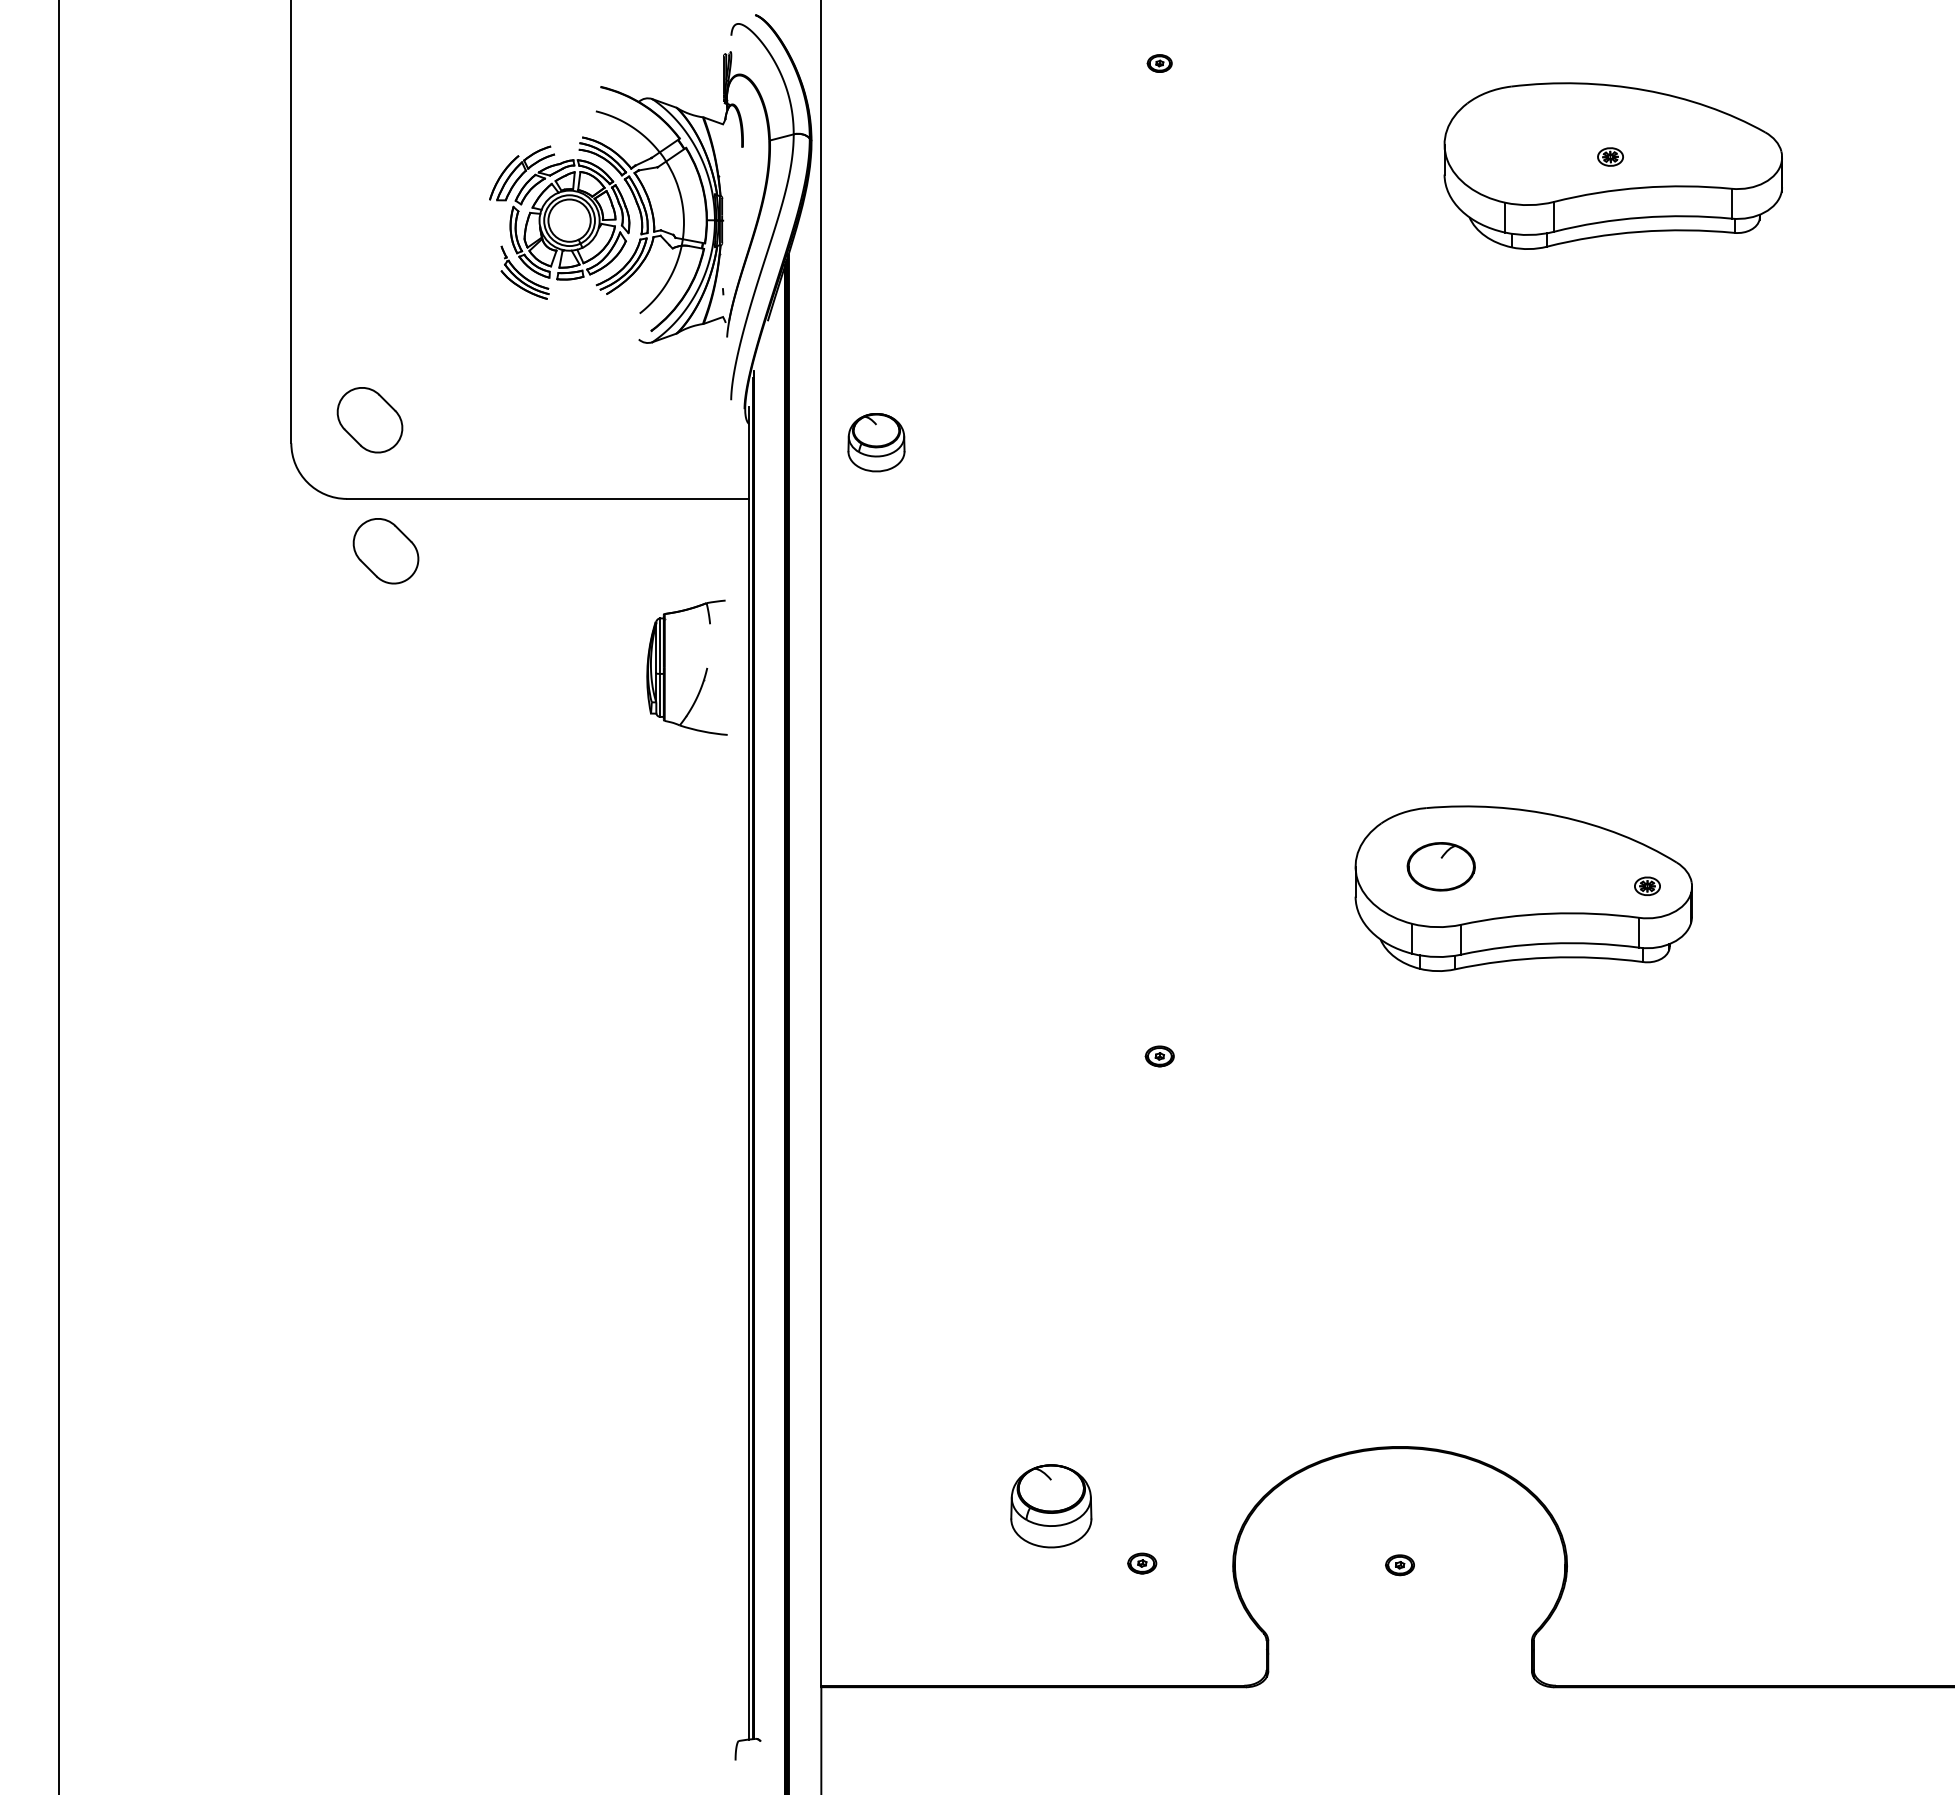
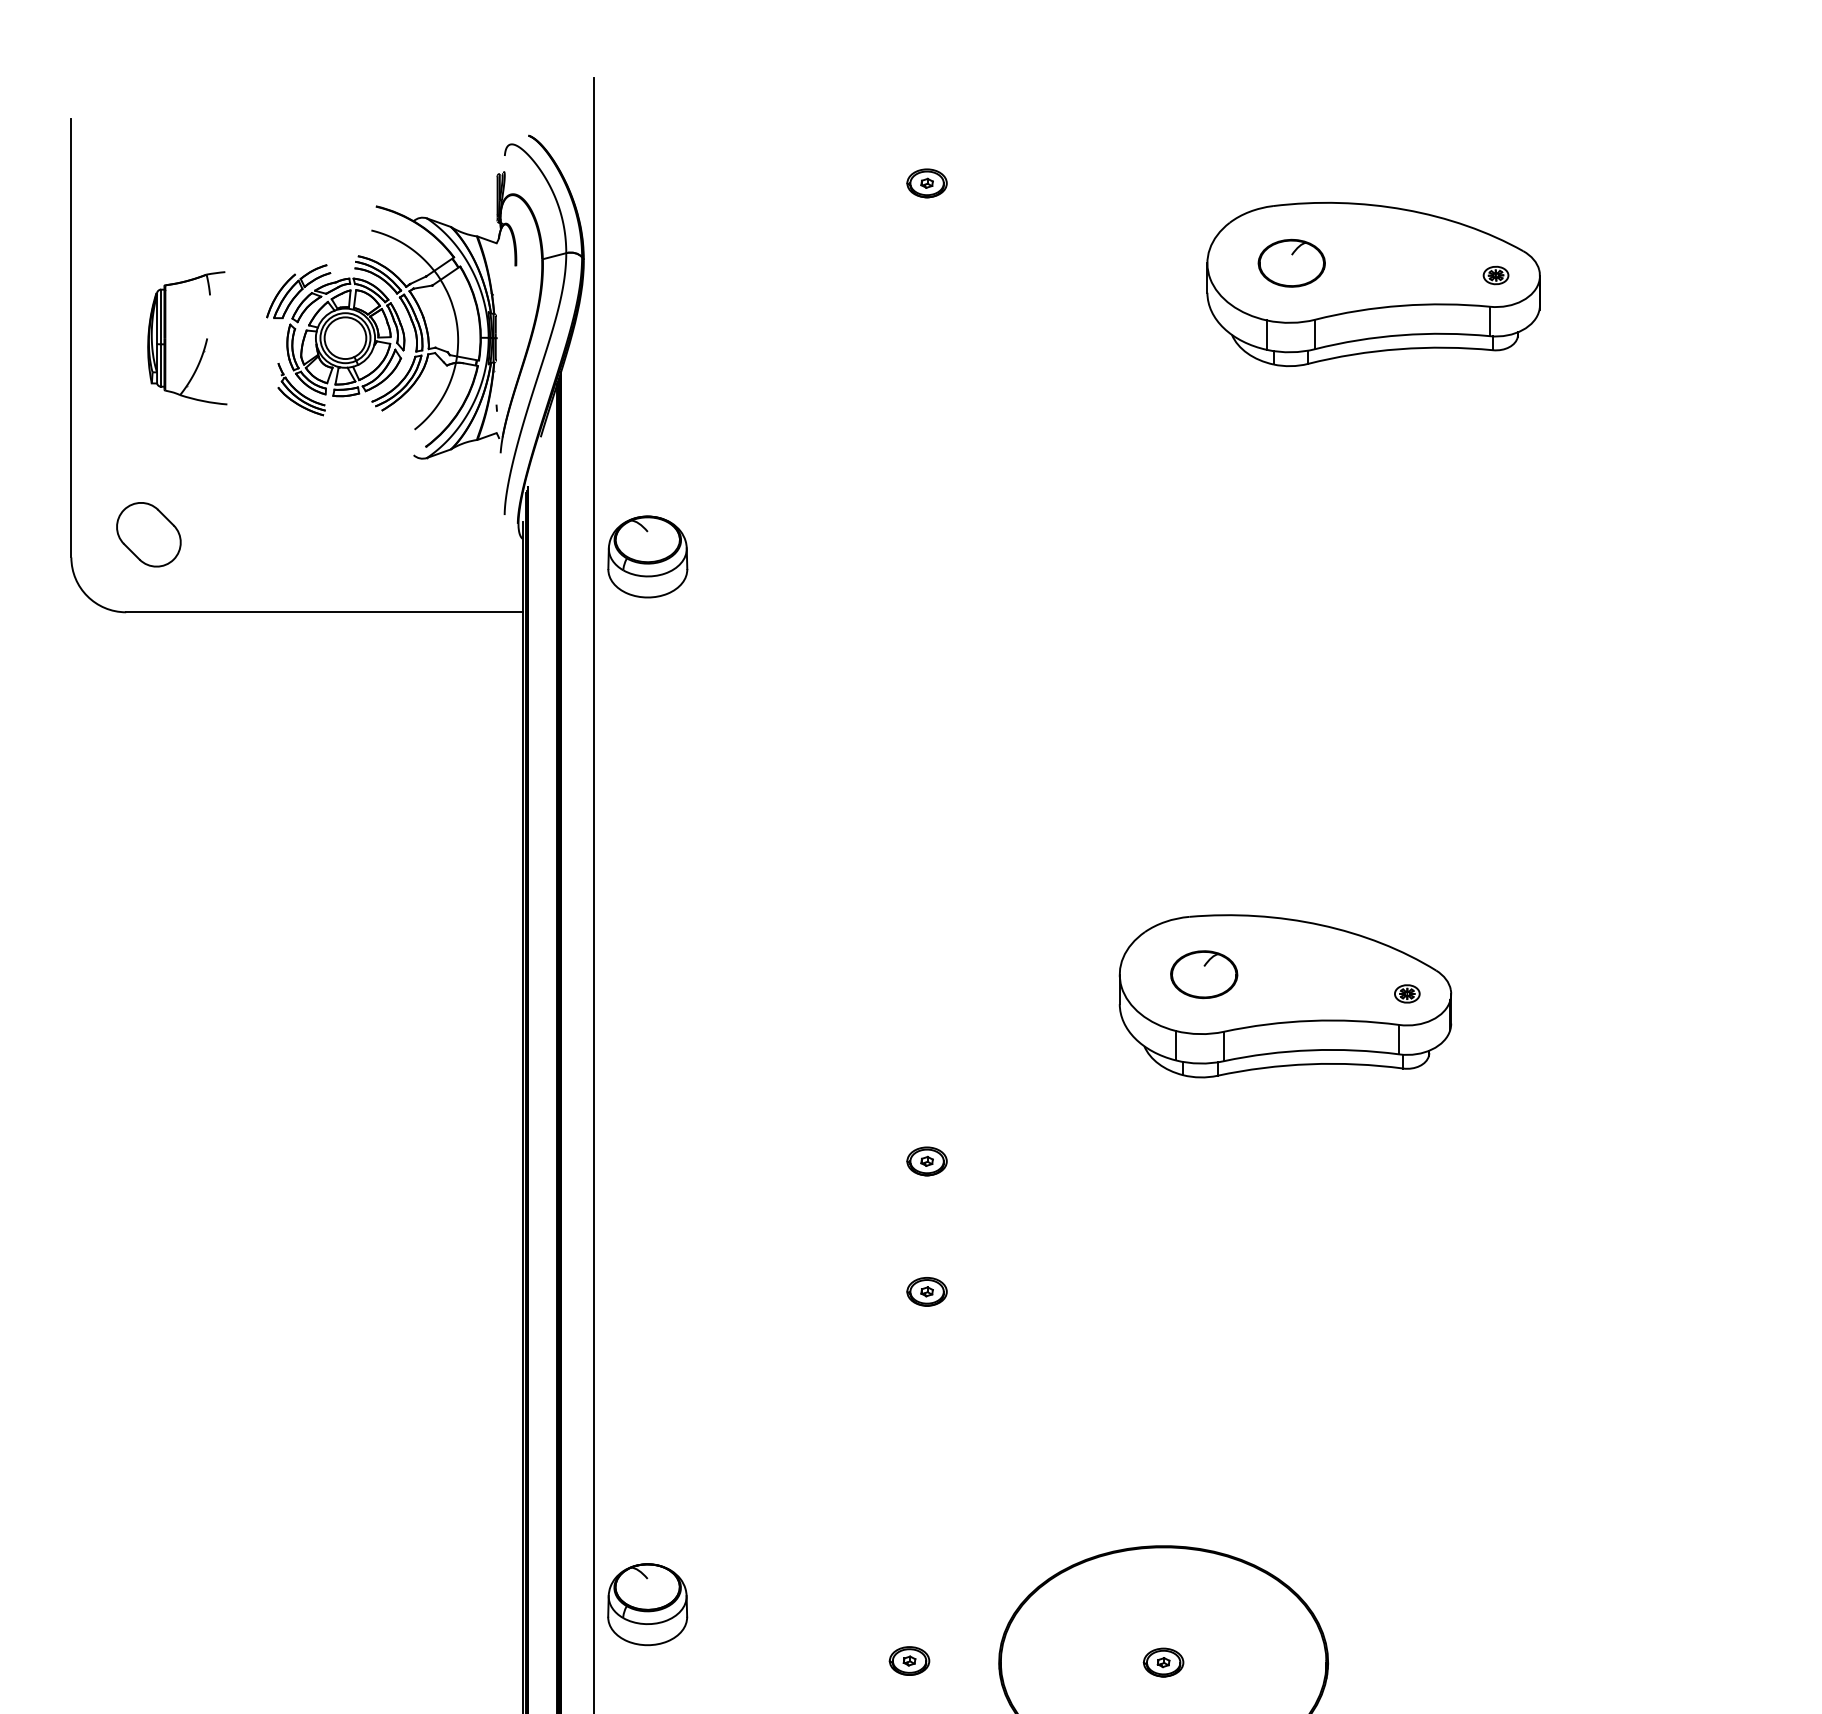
part: (1159, 63) -> (926, 183), size x1.67
part: (1529, 144) -> (1291, 263), added
part: (1610, 156) -> (1495, 274), moved
part: (876, 442) -> (647, 556), size x1.43
part: (385, 551) -> (164, 664), removed
part: (705, 670) -> (205, 340), moved
part: (1159, 1056) -> (926, 1161), size x1.43
part: (1159, 1188) -> (926, 1291), added
part: (1051, 1506) -> (647, 1604), moved
part: (1142, 1563) -> (909, 1661), size x1.43
part: (1399, 1565) -> (1163, 1662), size x1.43

